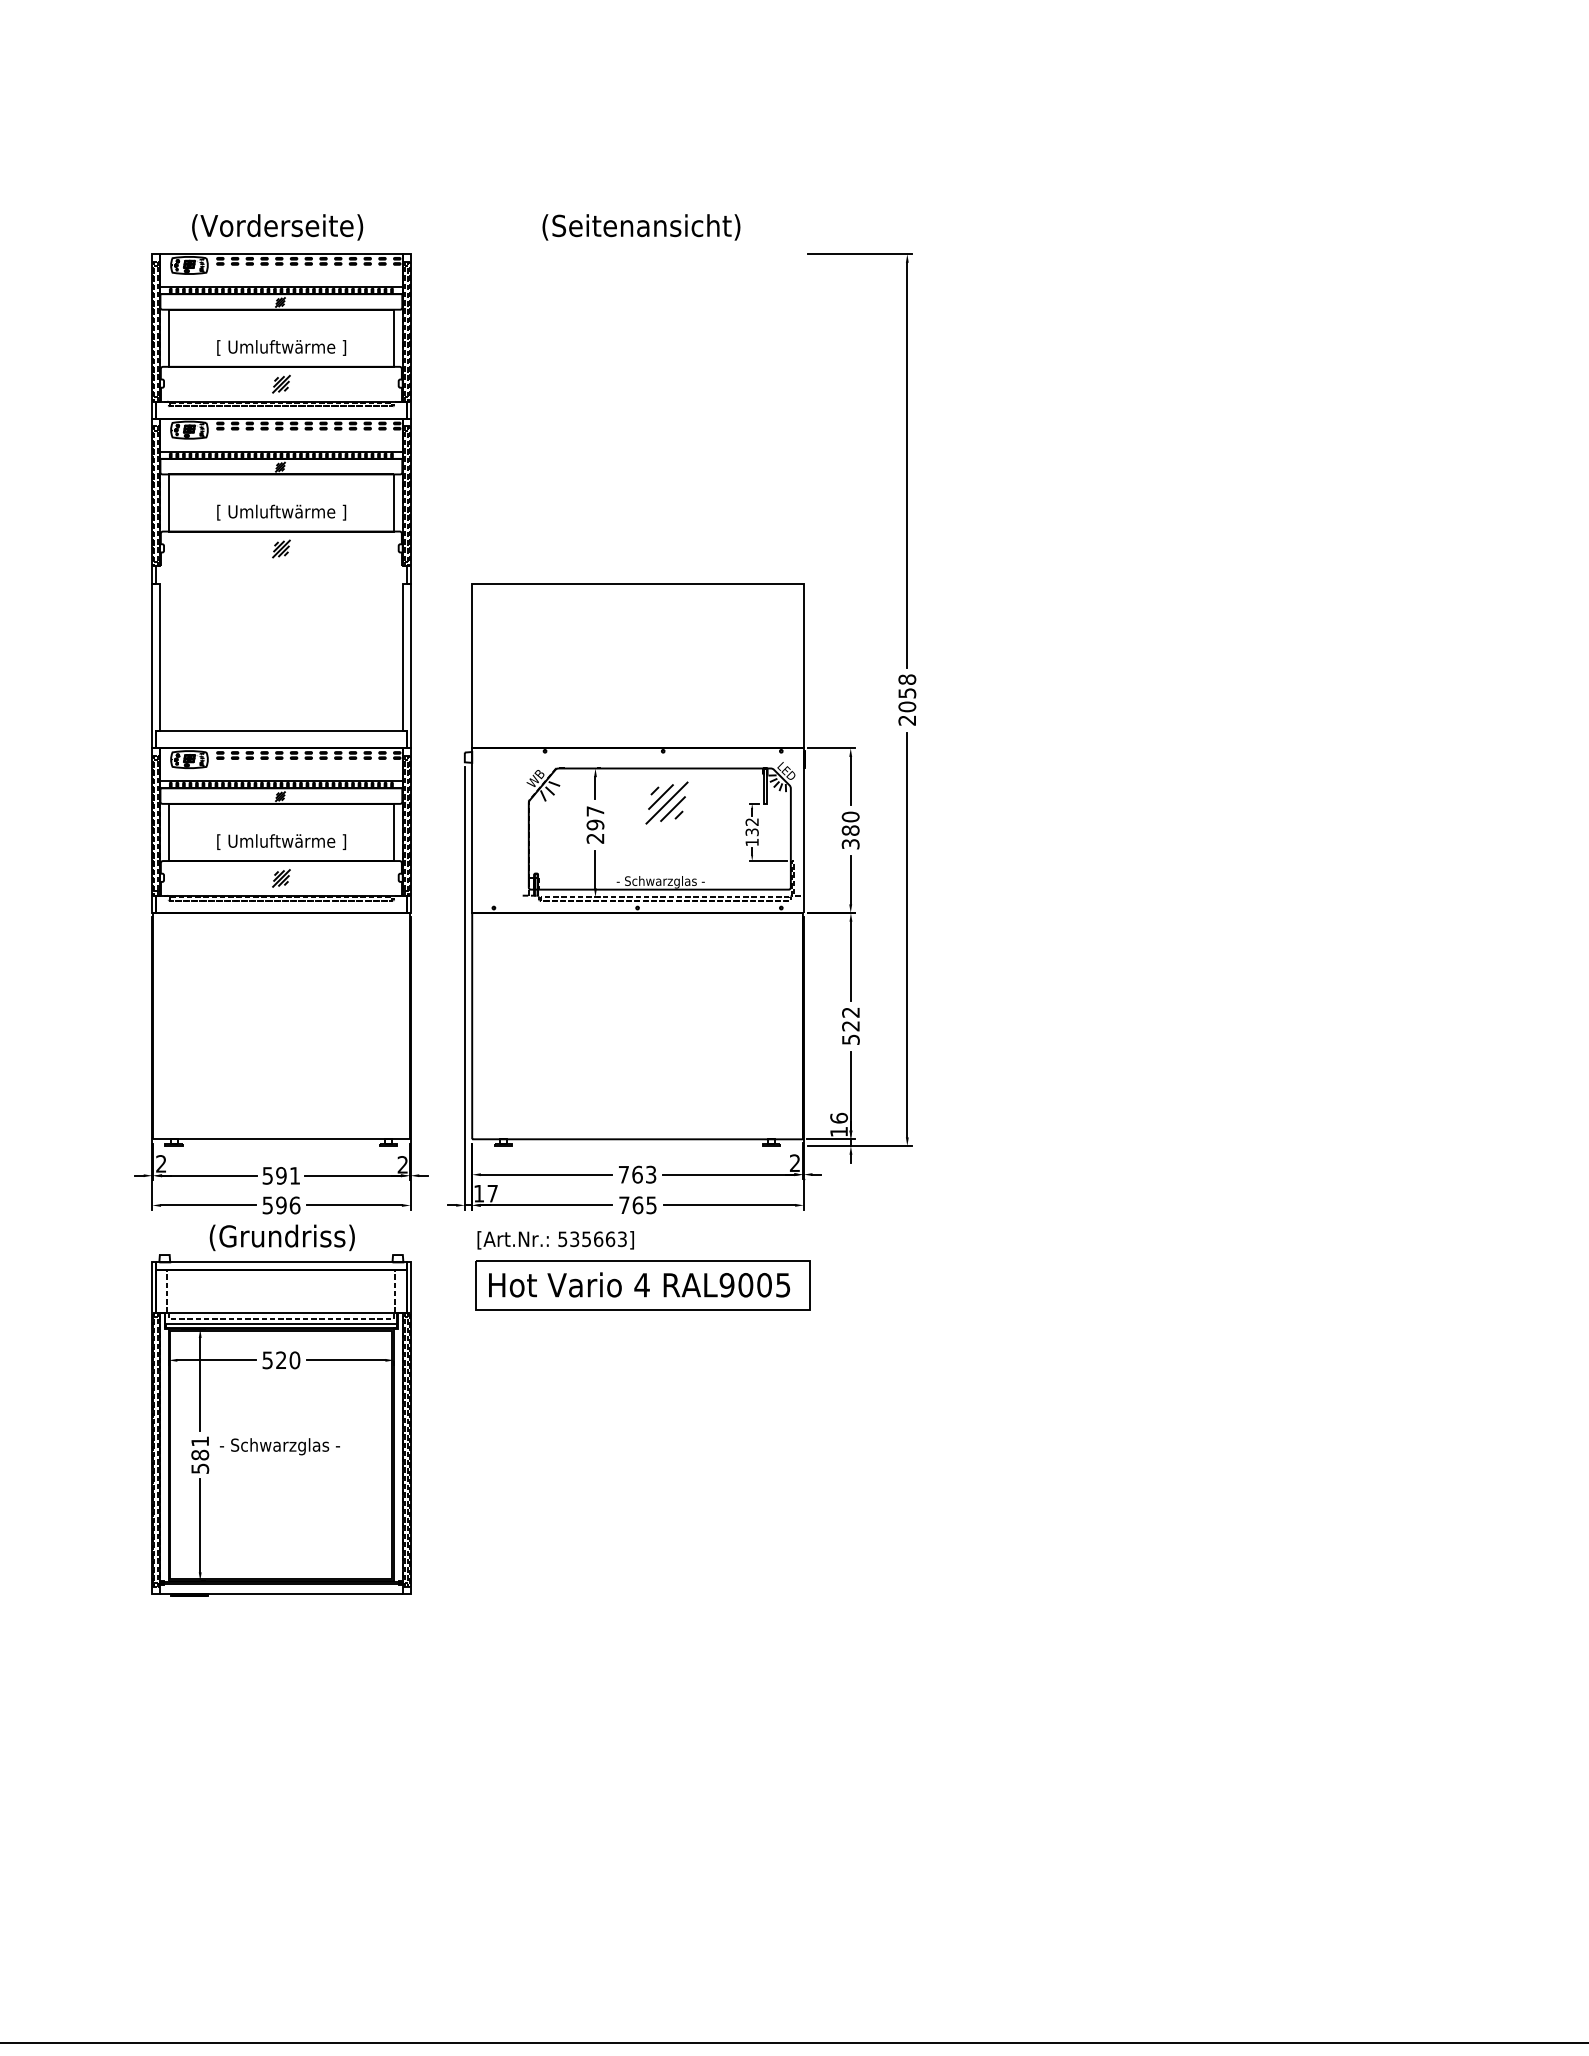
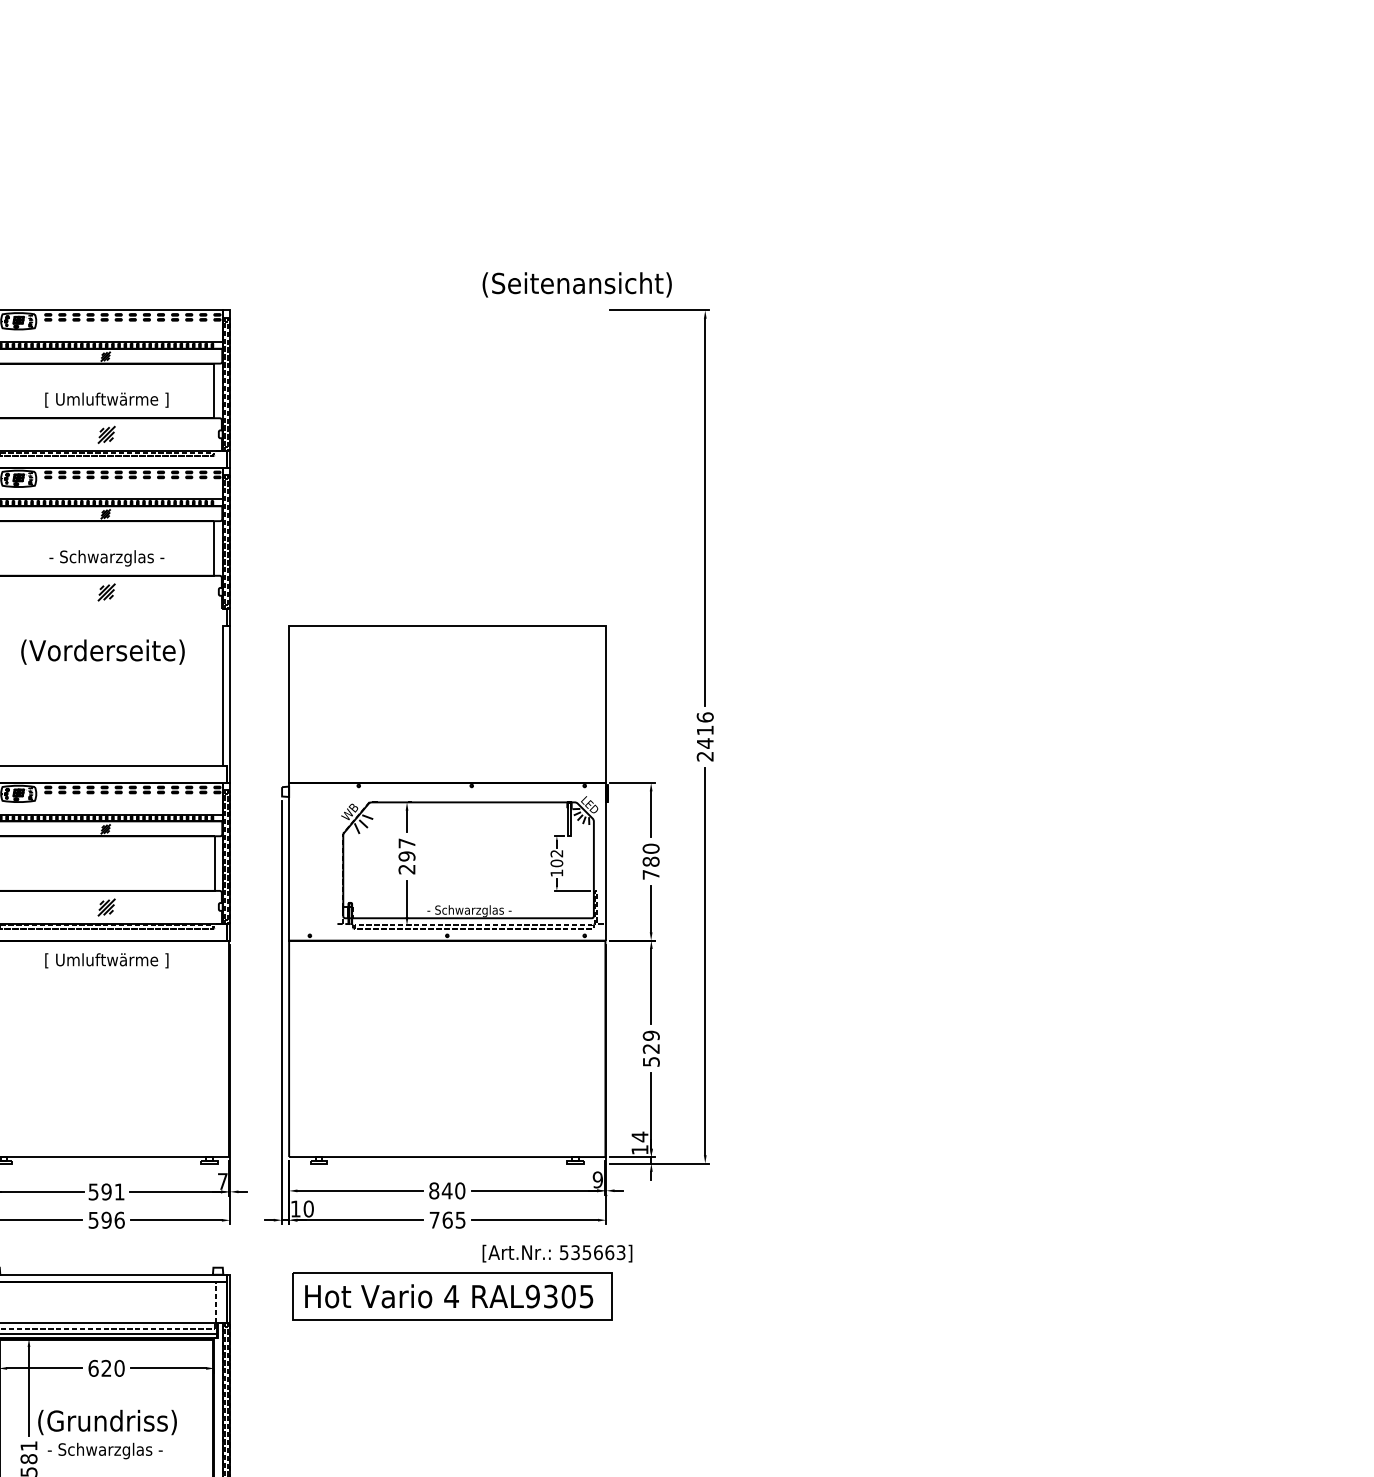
text: (277, 227) -> (102, 652), moved
text: (641, 227) -> (577, 284), moved
text: (281, 512) -> (106, 557), [ Umluftwärme ] -> - Schwarzglas -
text: (907, 693) -> (705, 730), 2058 -> 2416
part: (666, 802) -> (474, 834), removed
text: (751, 832) -> (556, 863), 132 -> 102
text: (281, 841) -> (106, 960), moved
text: (850, 844) -> (650, 875), 380 -> 780
text: (850, 1012) -> (650, 1035), 522 -> 529
text: (838, 1117) -> (639, 1136), 16 -> 14
text: (794, 1163) -> (597, 1180), 2 -> 9
text: (402, 1164) -> (222, 1181), 2 -> 7
text: (637, 1174) -> (447, 1190), 763 -> 840
text: (492, 1193) -> (308, 1208), 17 -> 10
text: (281, 1237) -> (106, 1422), moved
text: (555, 1240) -> (557, 1253), moved
text: (745, 1285) -> (550, 1296), RAL9005 -> RAL9305
text: (267, 1360) -> (93, 1368), 520 -> 620

